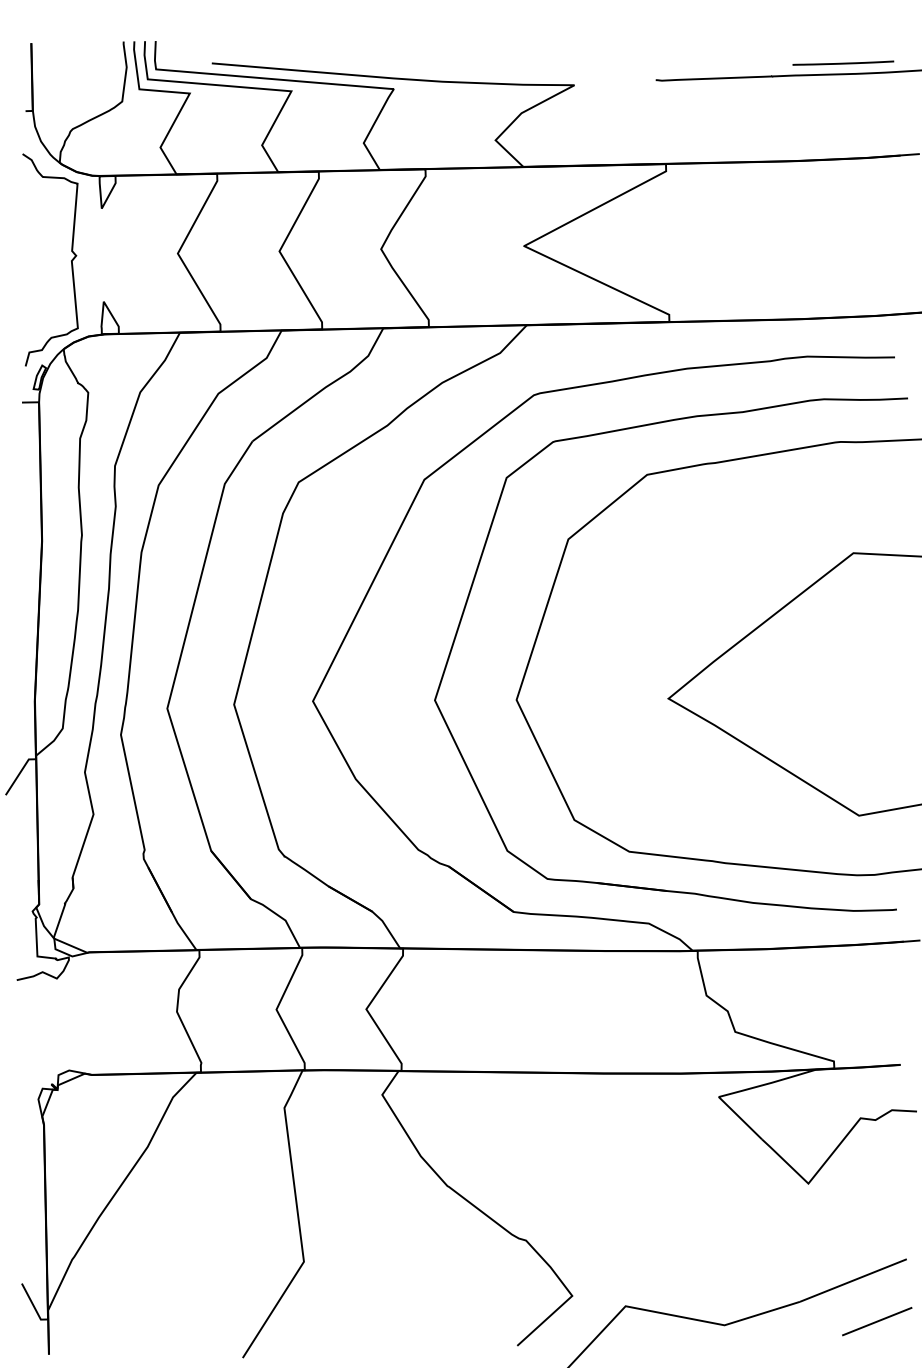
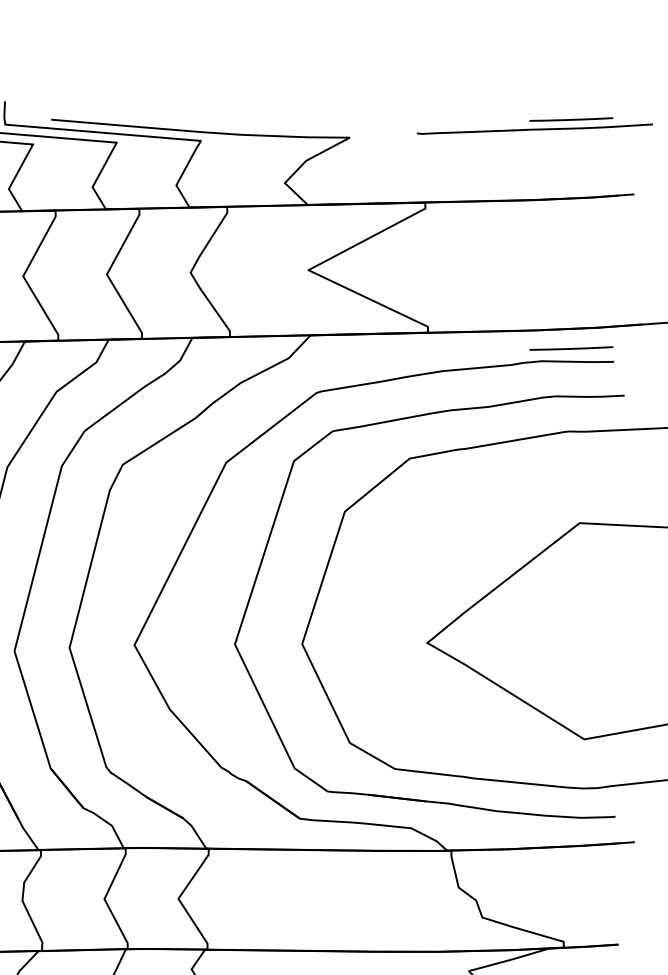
line: (843, 340) -> (571, 347), added

